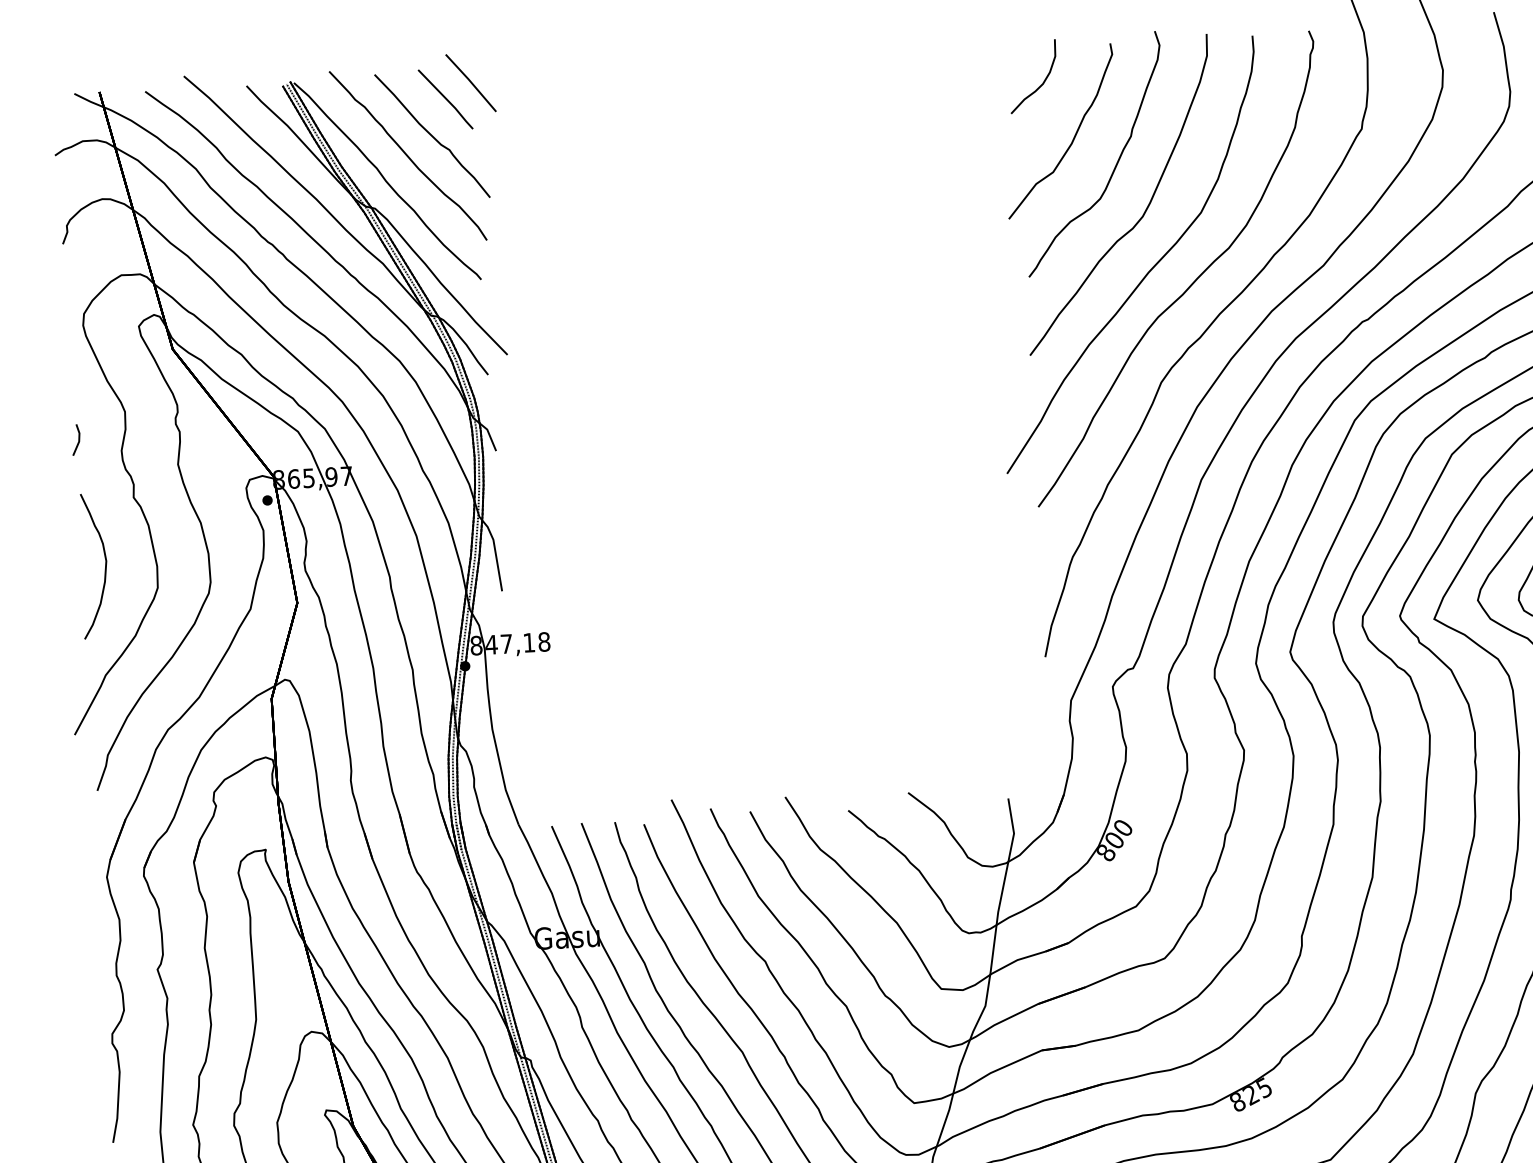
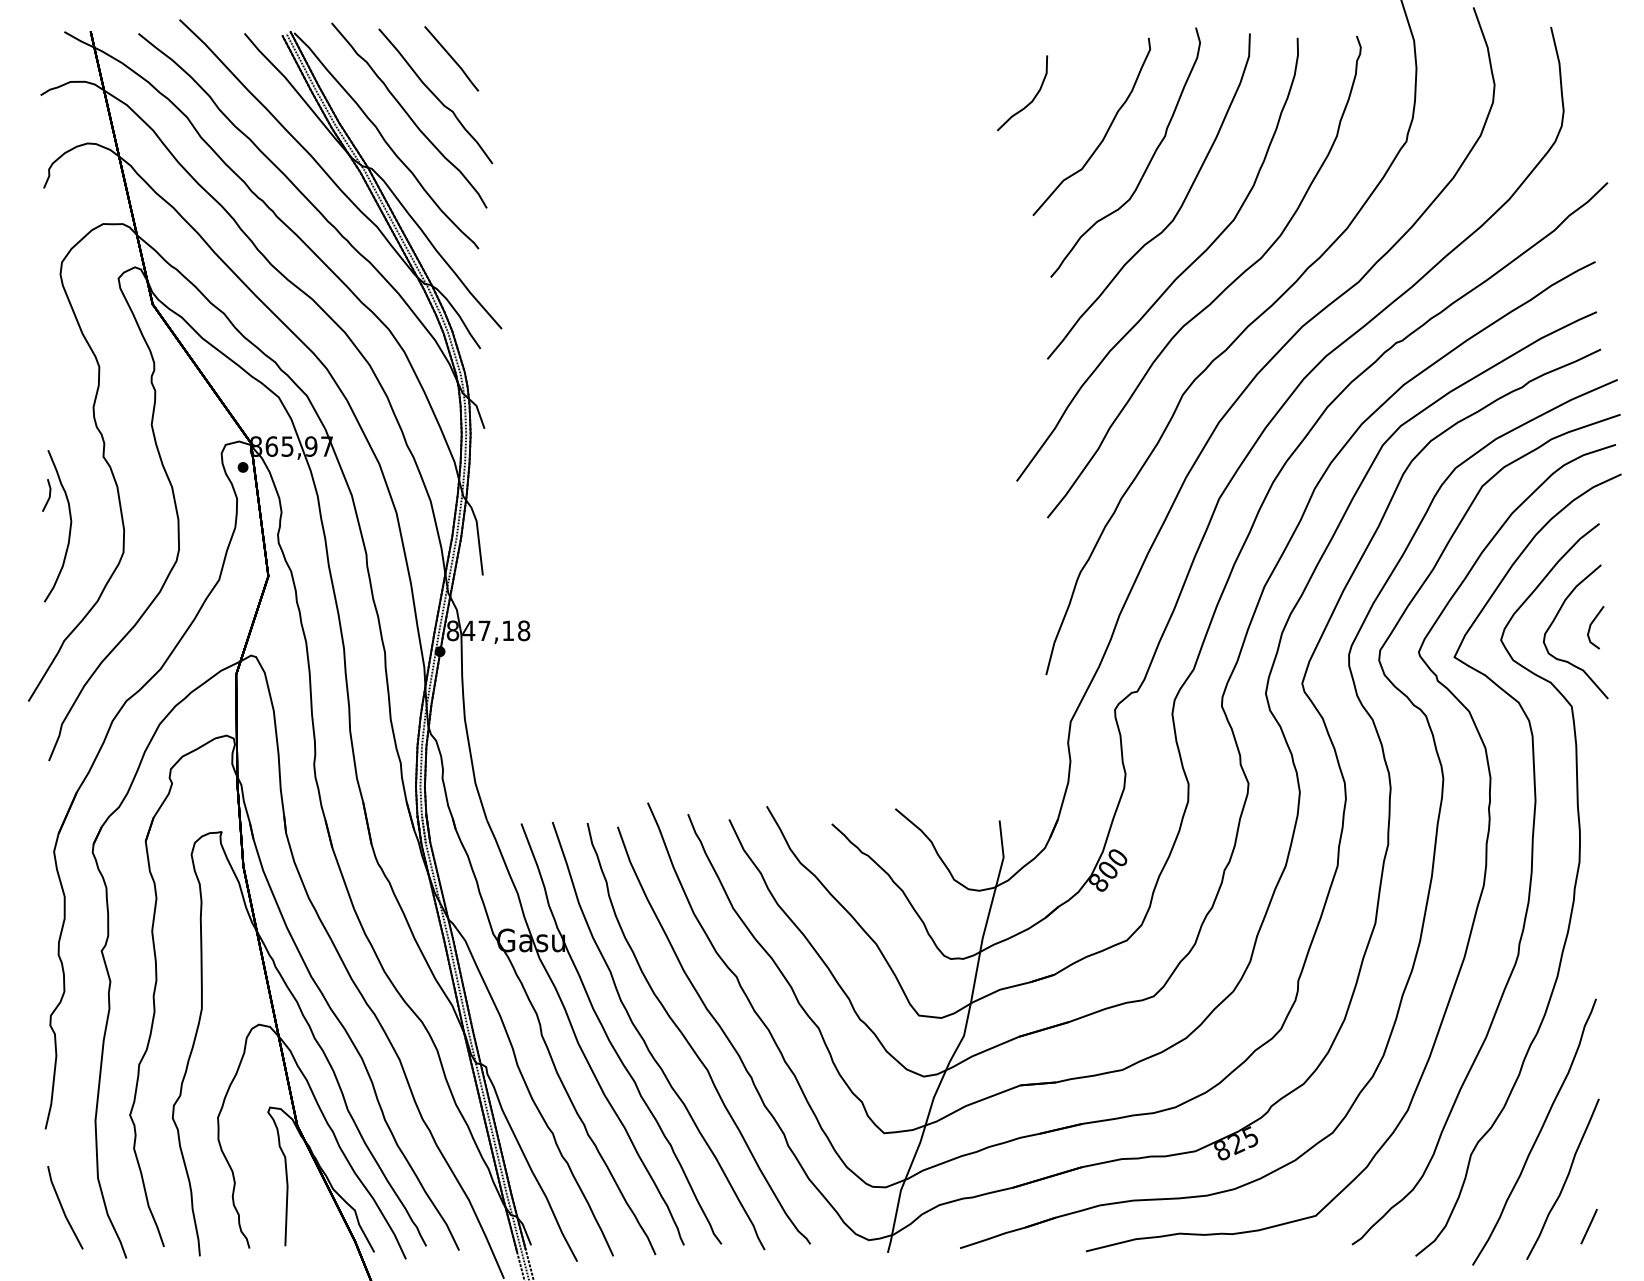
line: (470, 82) -> (478, 42), removed
curve: (1041, 84) -> (1030, 101), moved
line: (77, 440) -> (48, 496), moved

